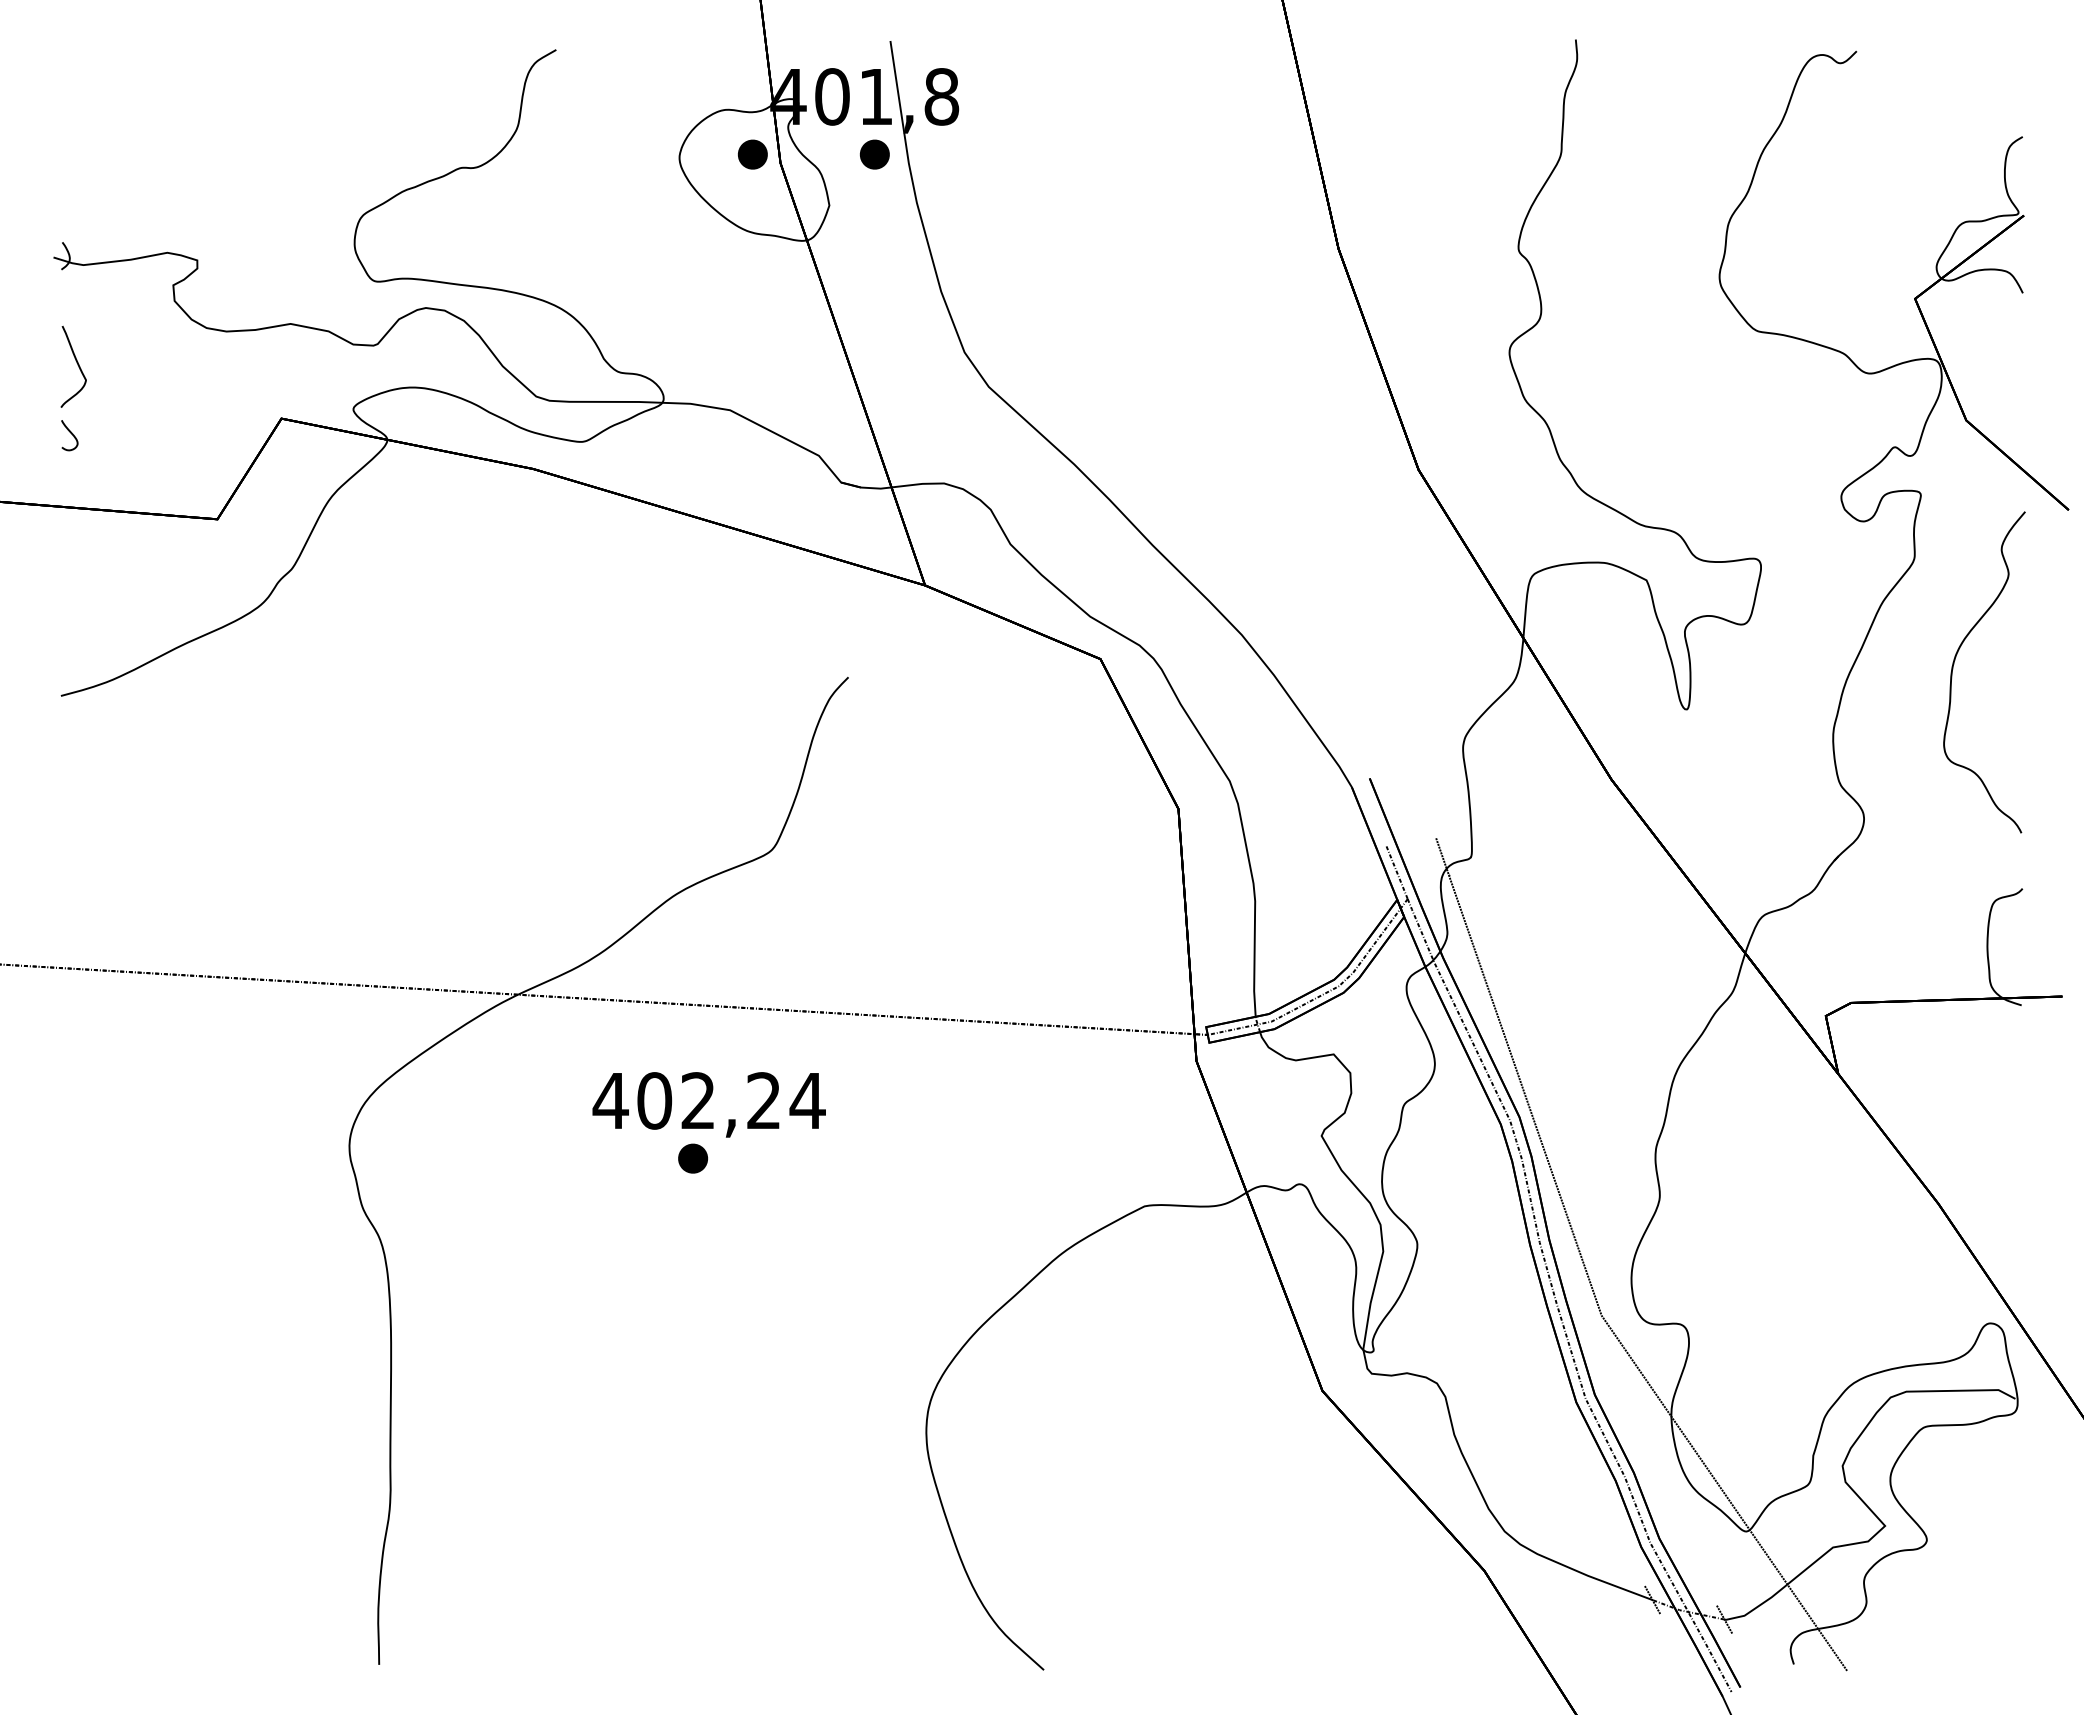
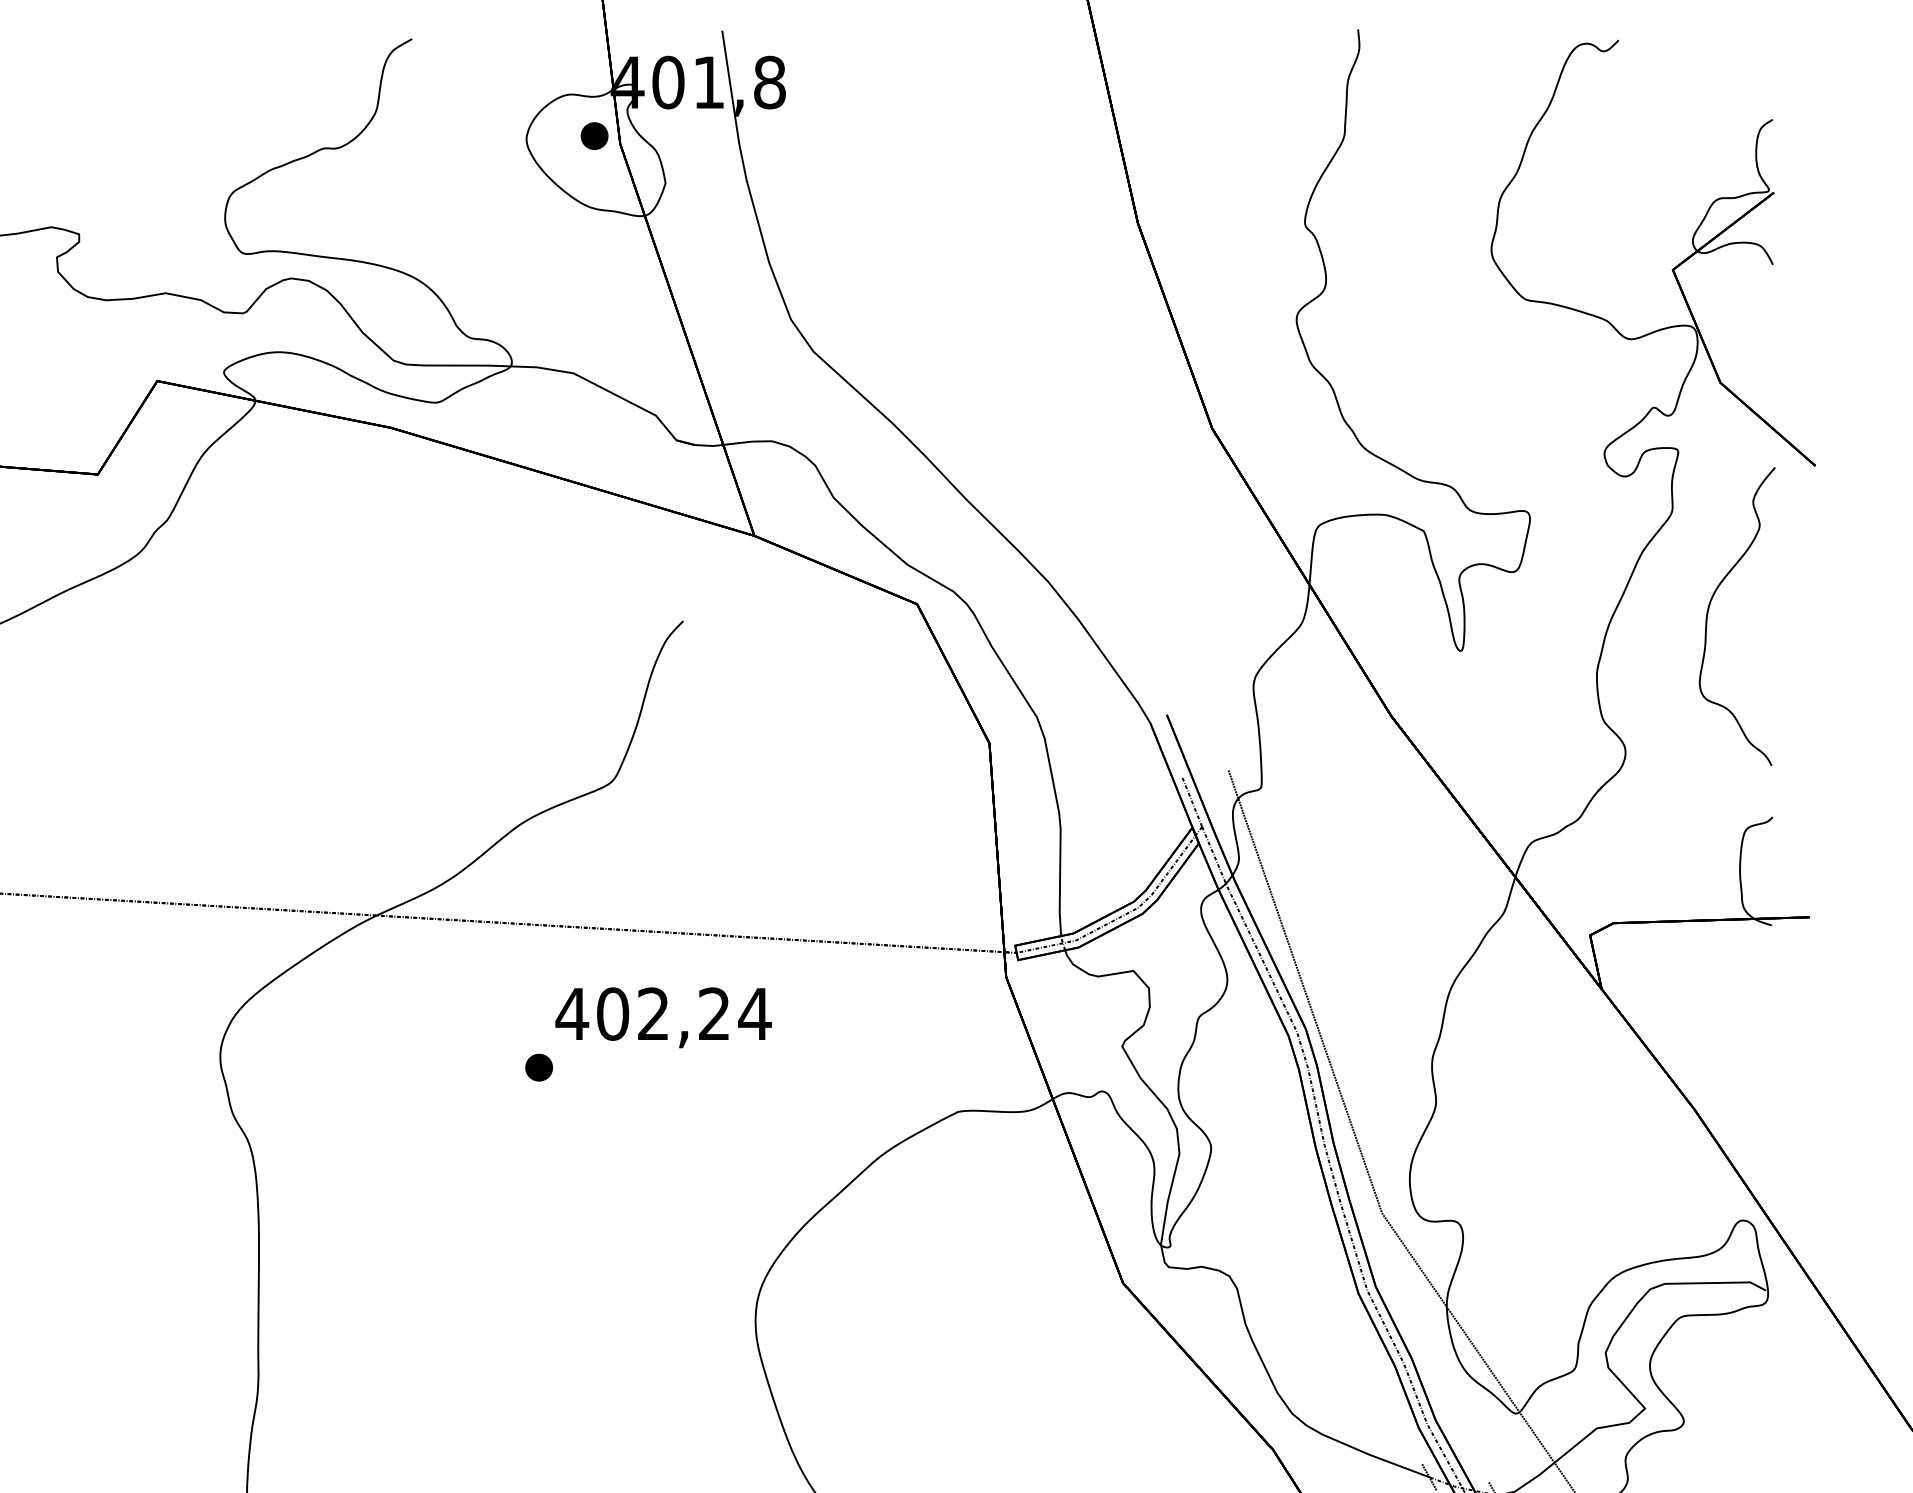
part: (874, 154) -> (707, 136), removed
text: (708, 1104) -> (662, 1017), moved

